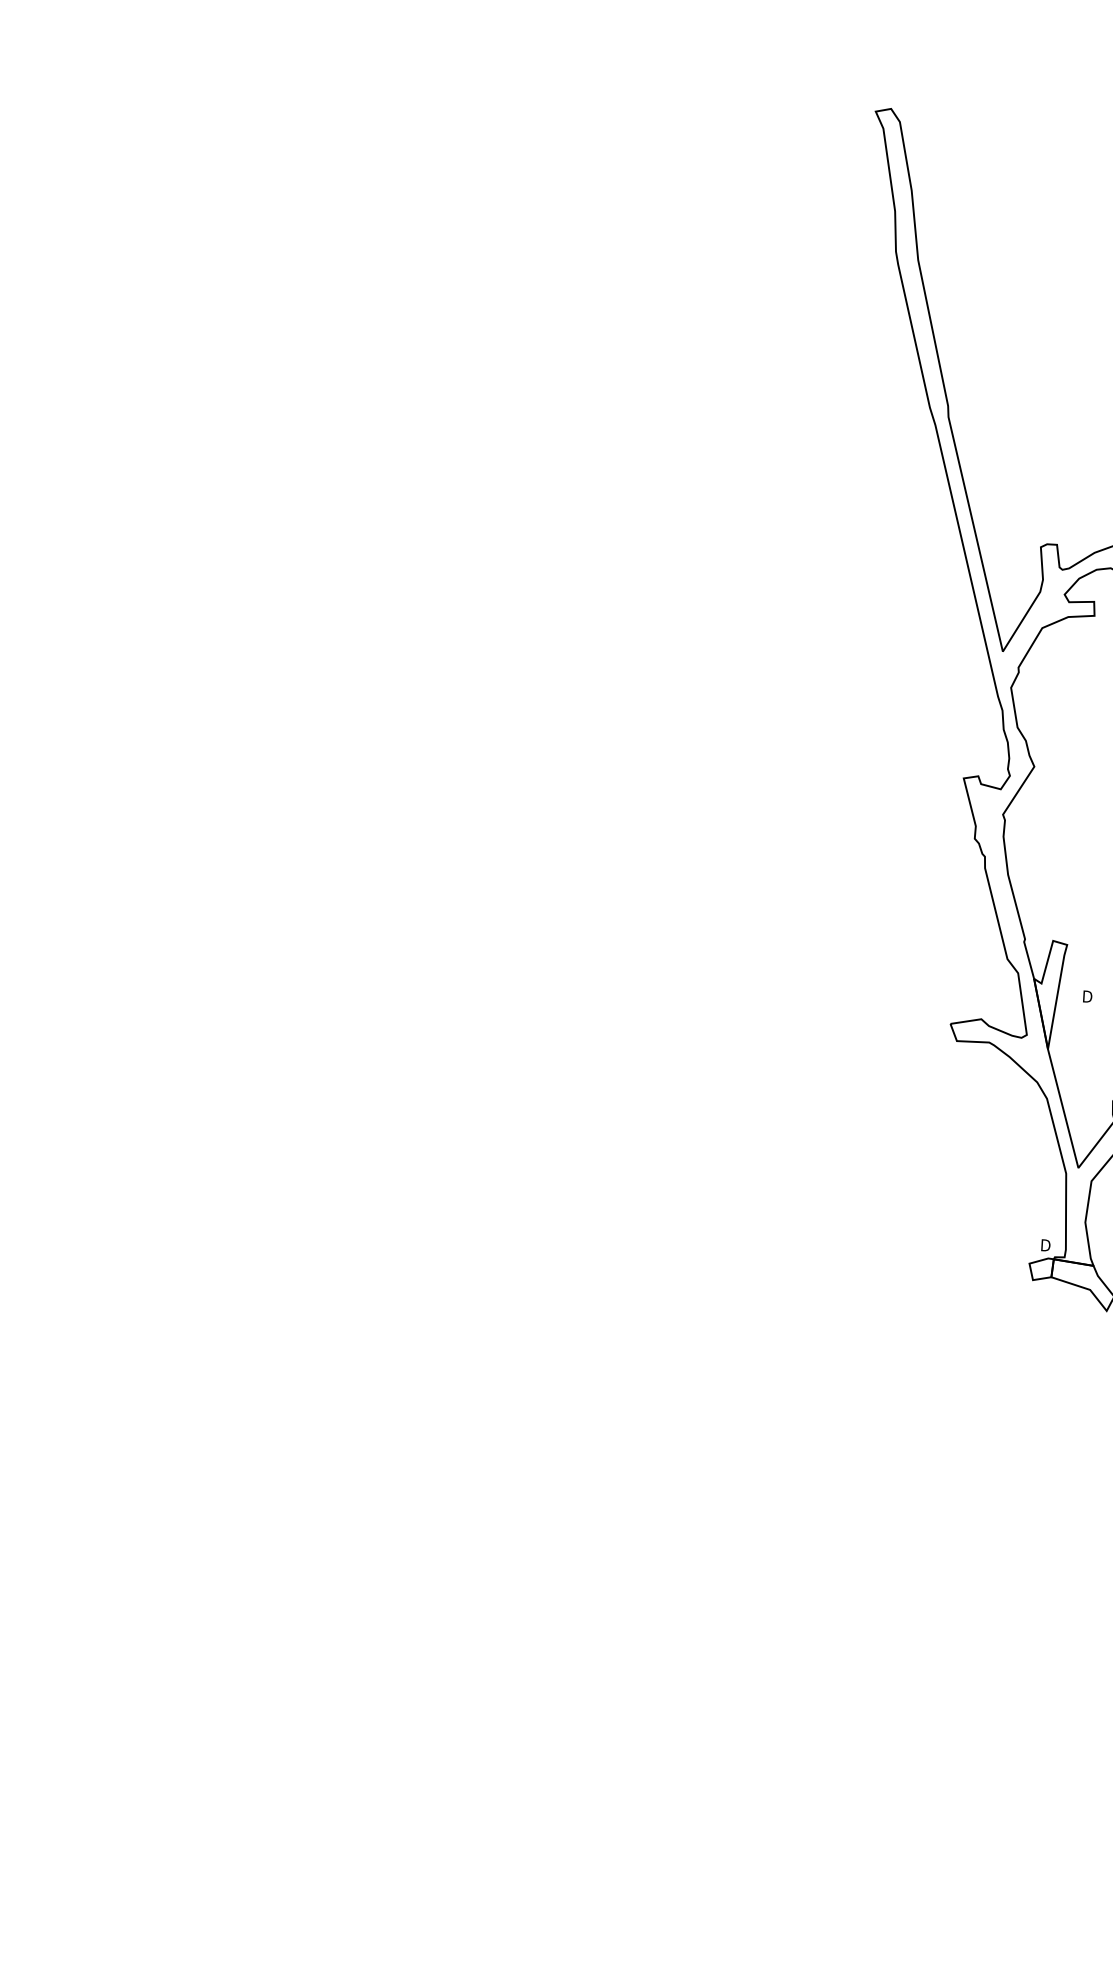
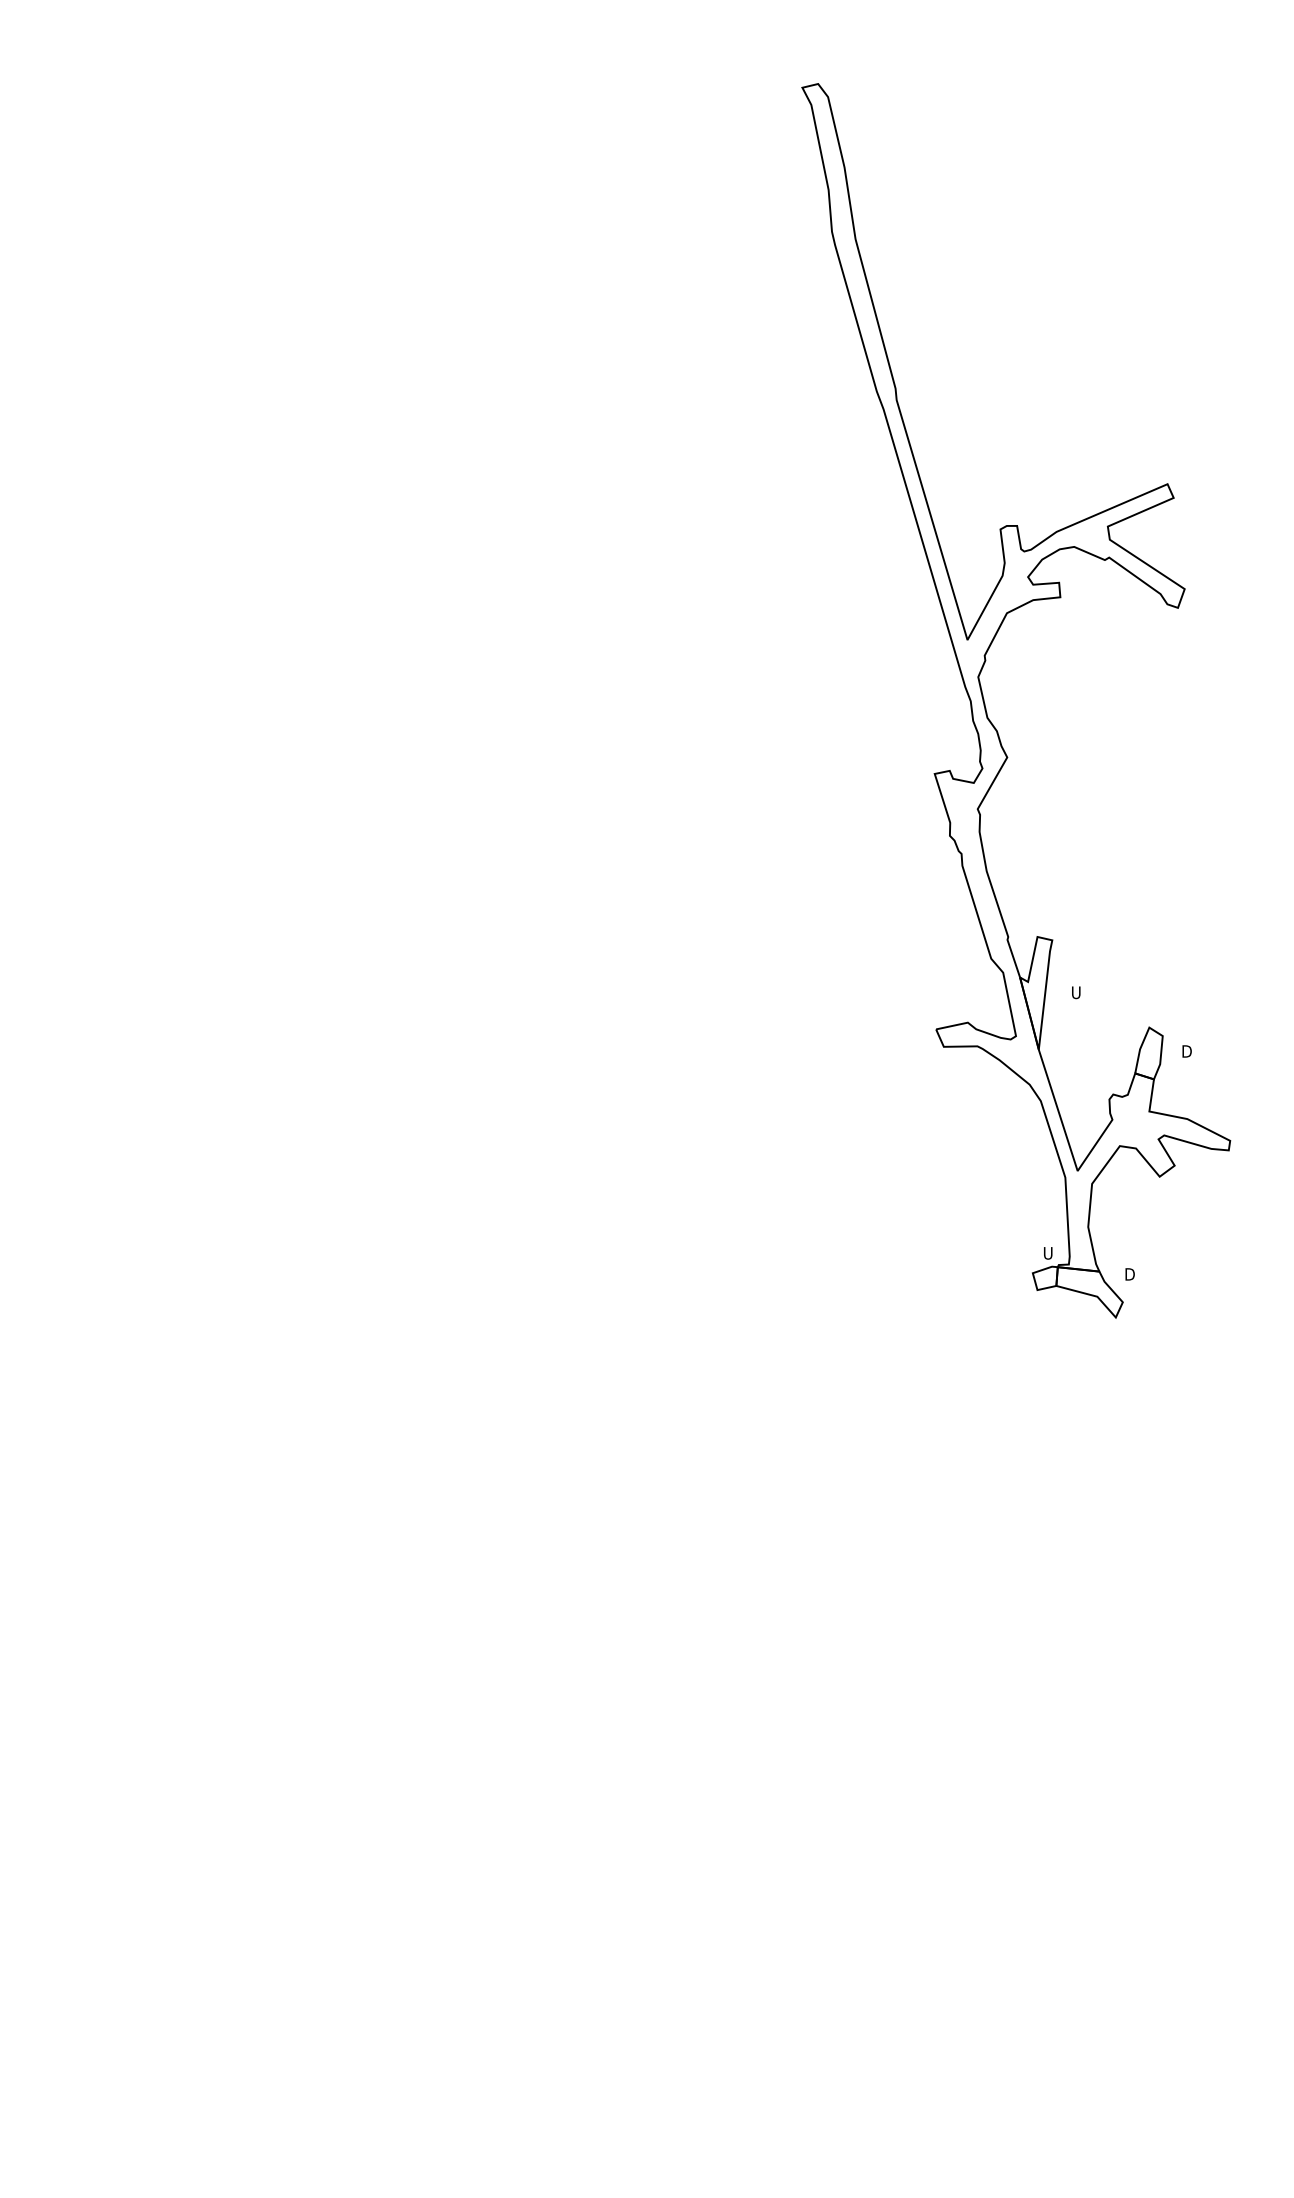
text: (1087, 996) -> (1076, 992), D -> U
text: (1045, 1245) -> (1048, 1253), D -> U

